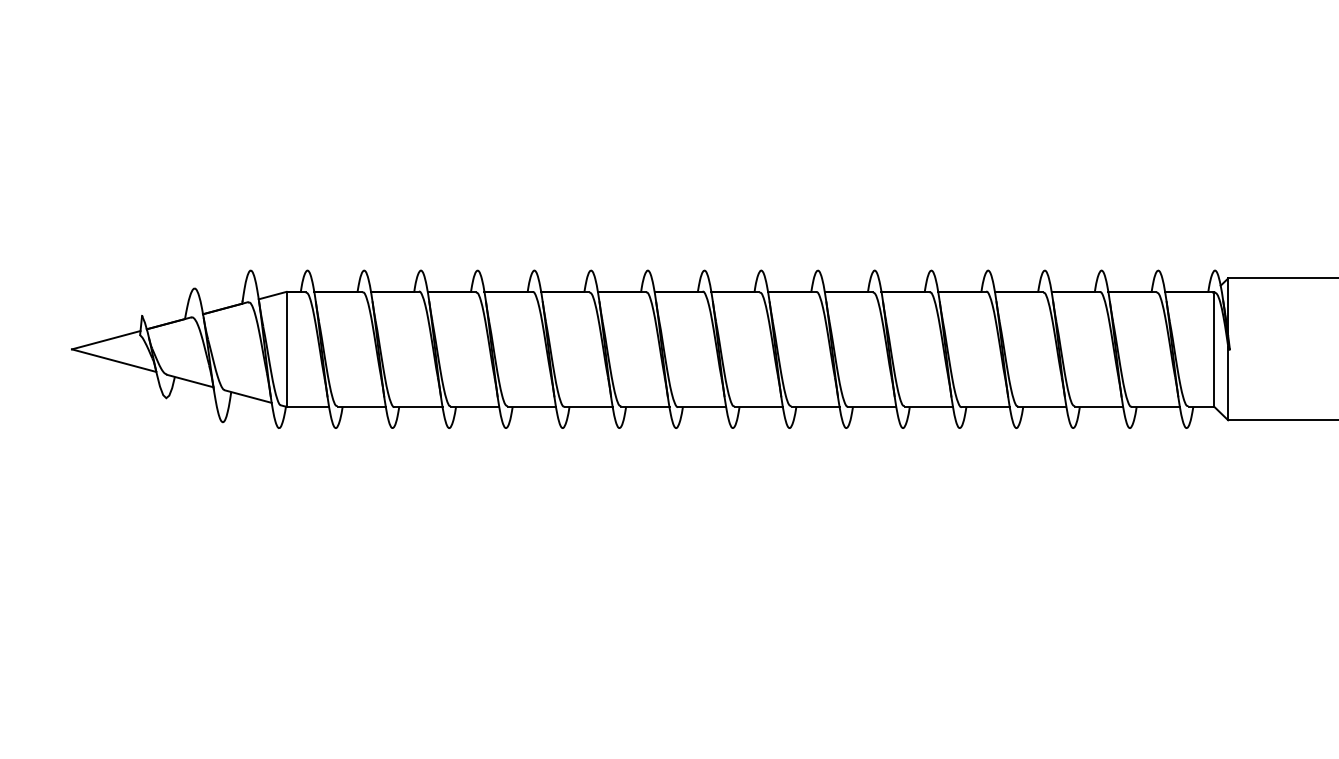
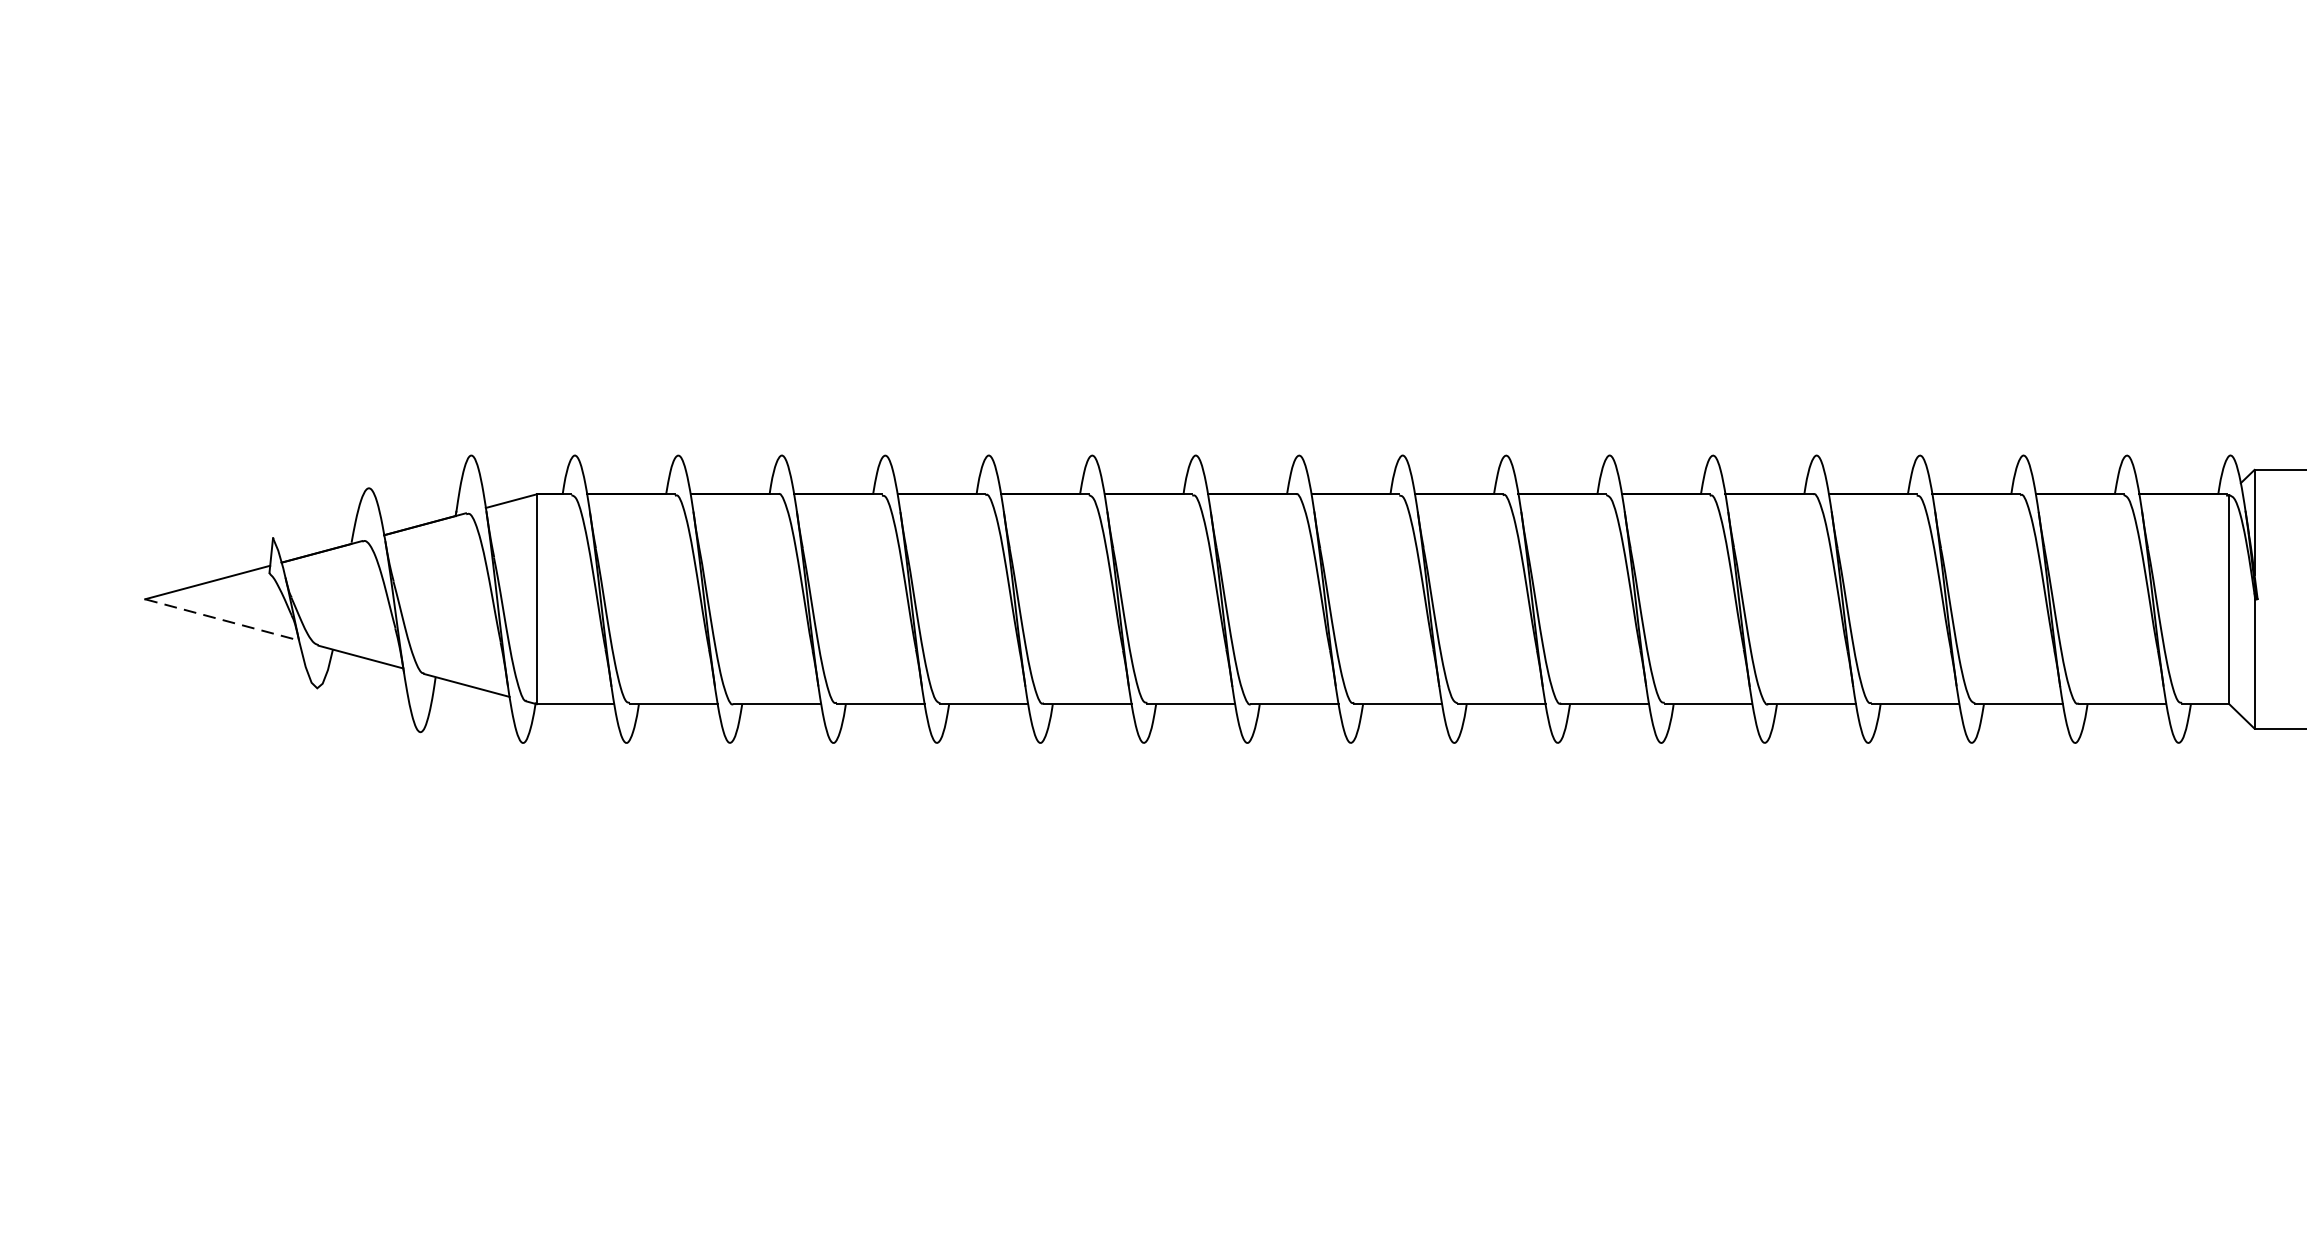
line: (114, 360) -> (222, 619), solid -> dashed

